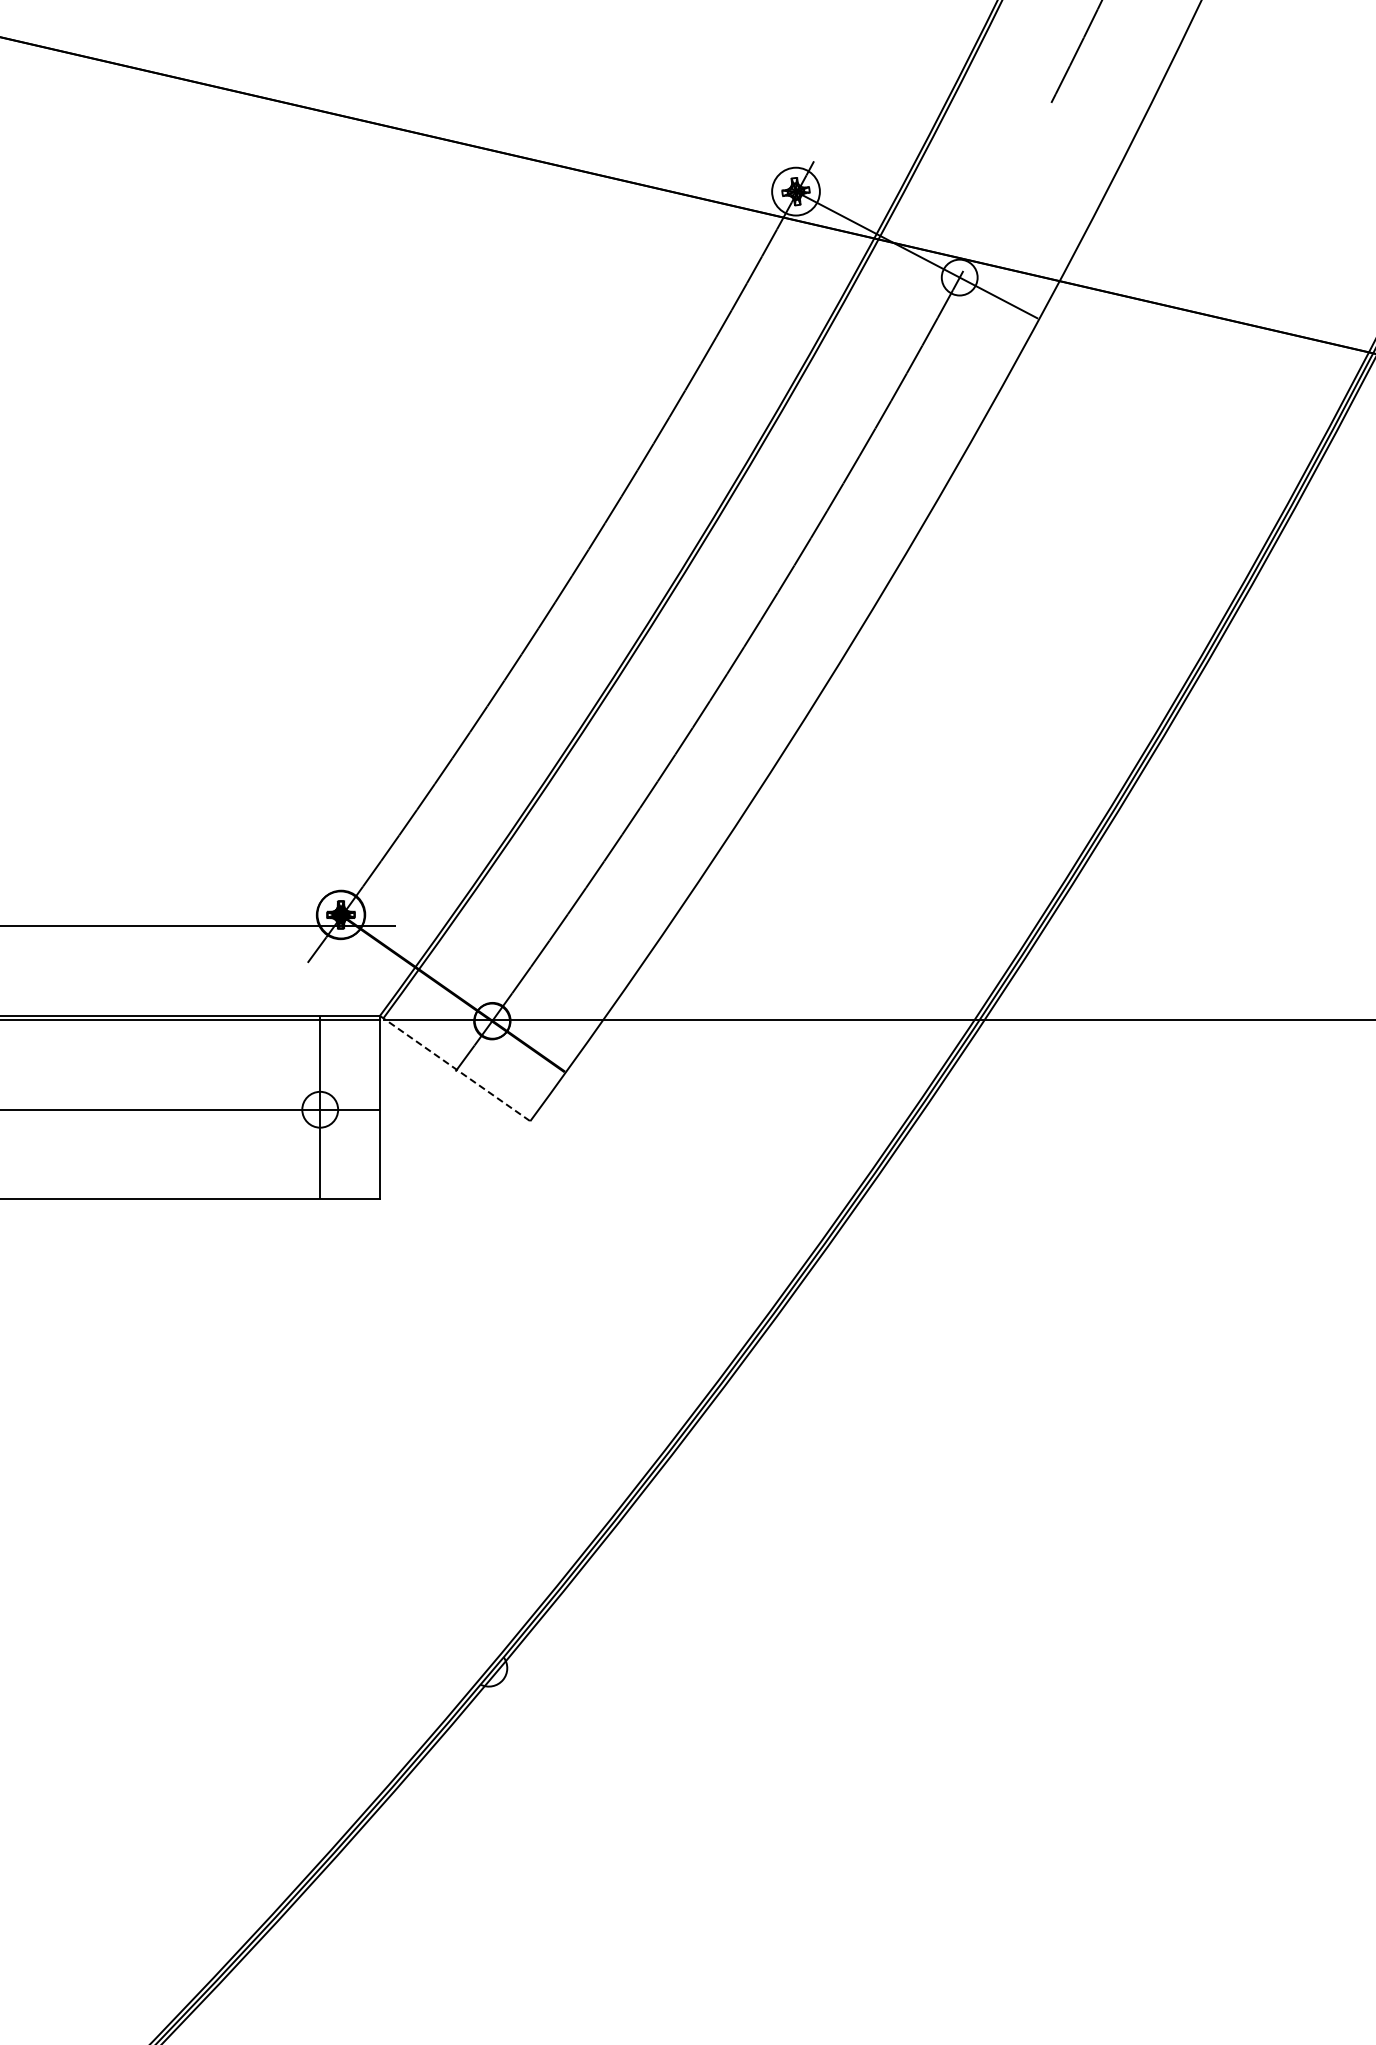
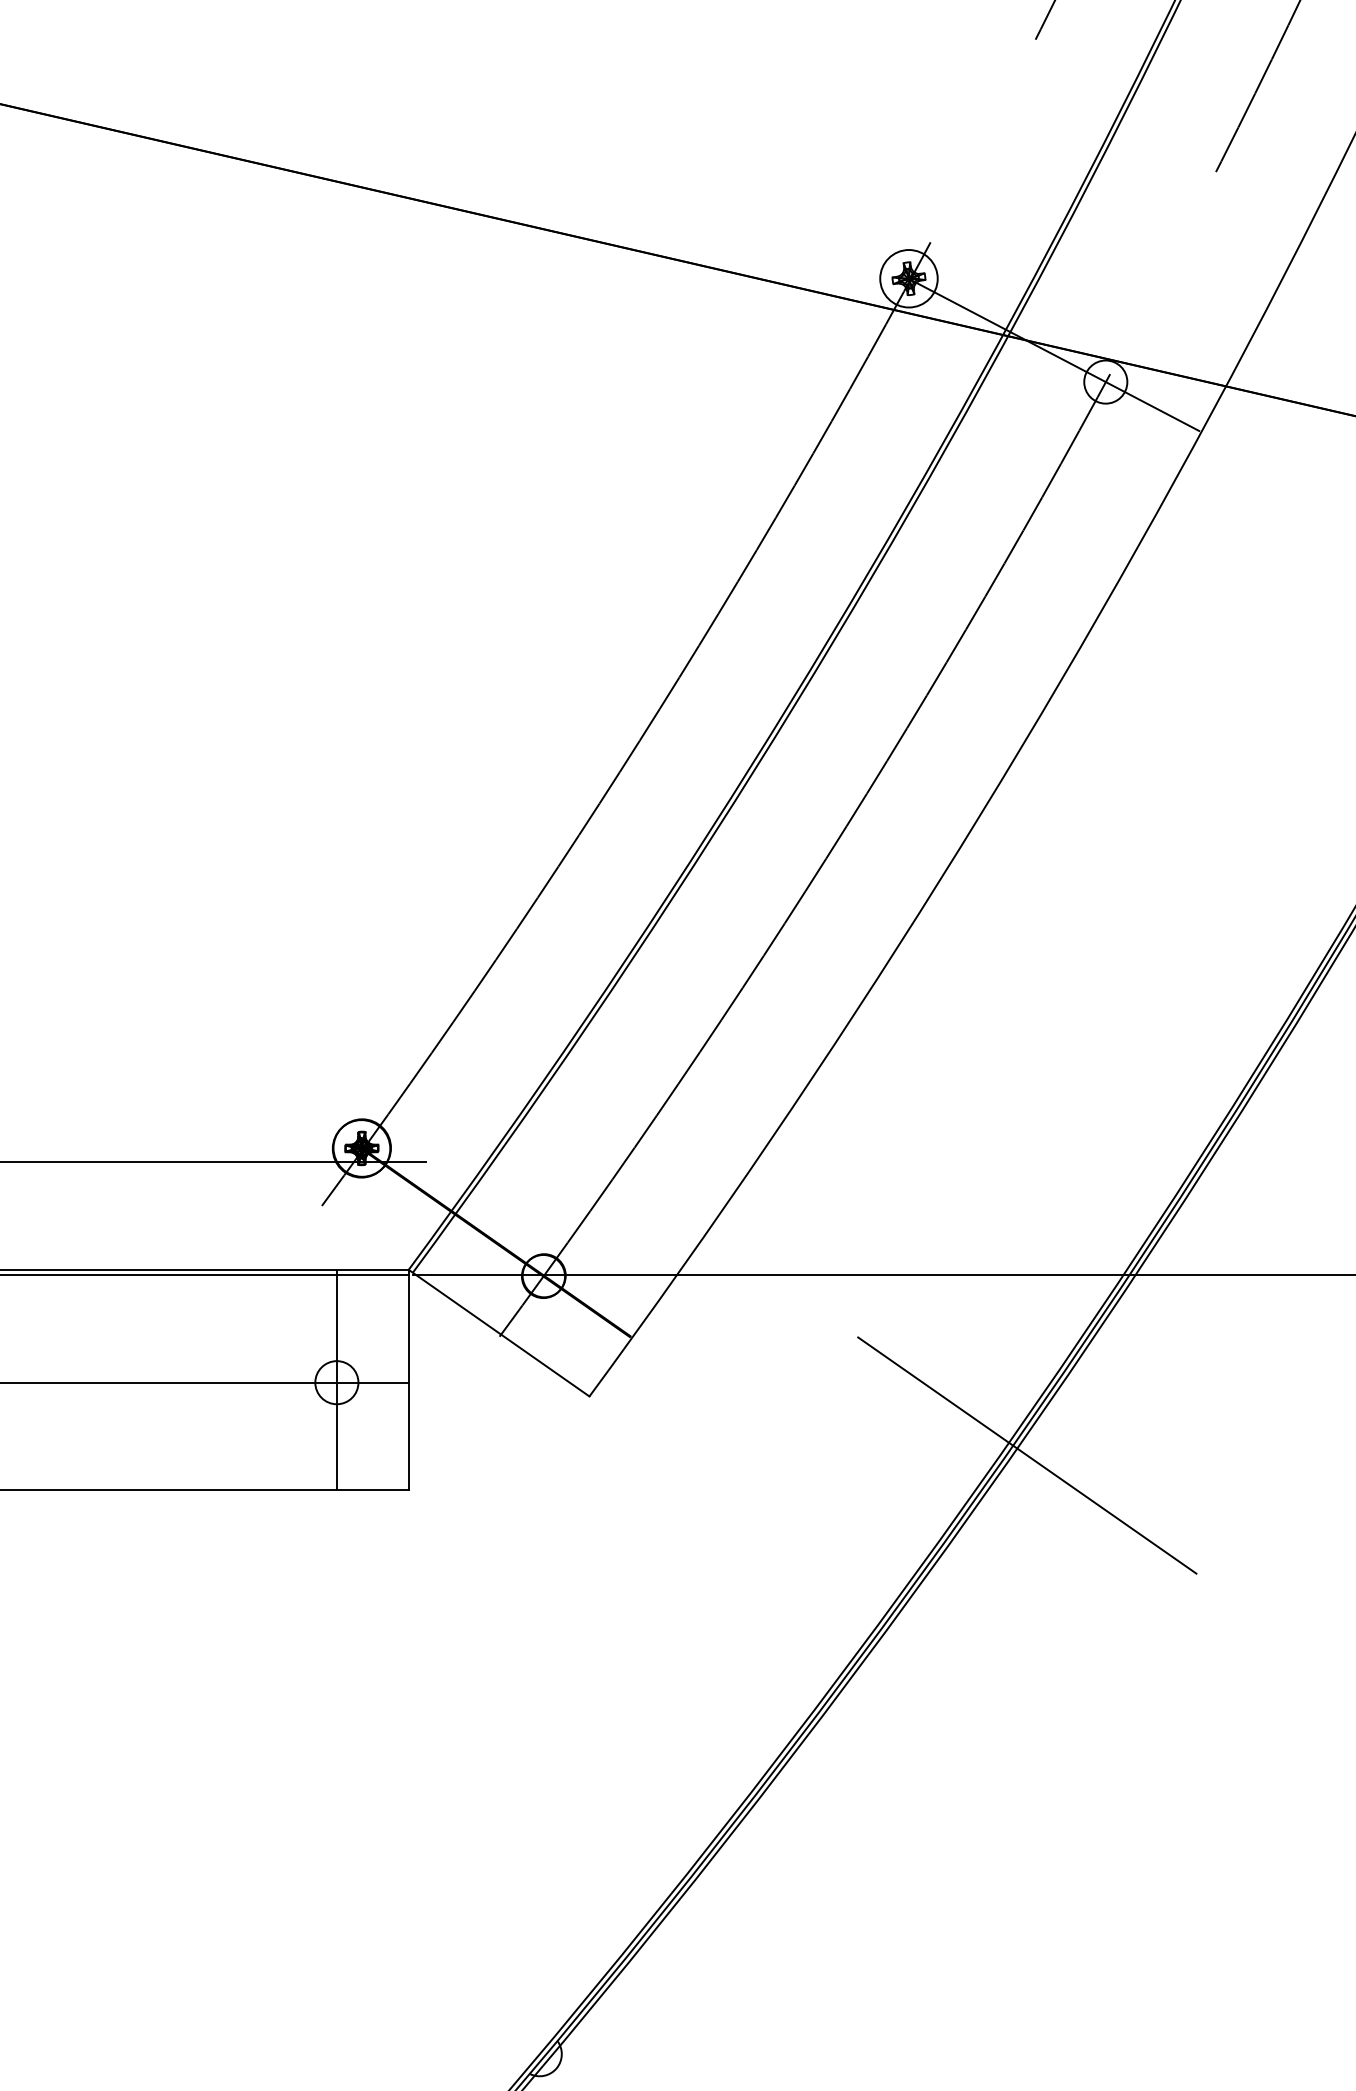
line: (455, 1068) -> (499, 1333), dashed -> solid
line: (894, 1170) -> (1027, 1455), added

